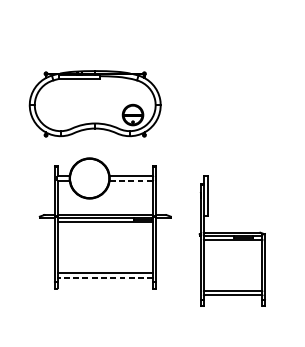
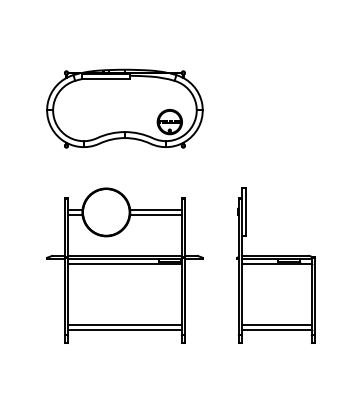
part: (94, 103) -> (124, 108), moved
line: (131, 180) -> (155, 214), dashed -> solid
part: (232, 240) -> (275, 265), moved
line: (104, 277) -> (124, 330), dashed -> solid

